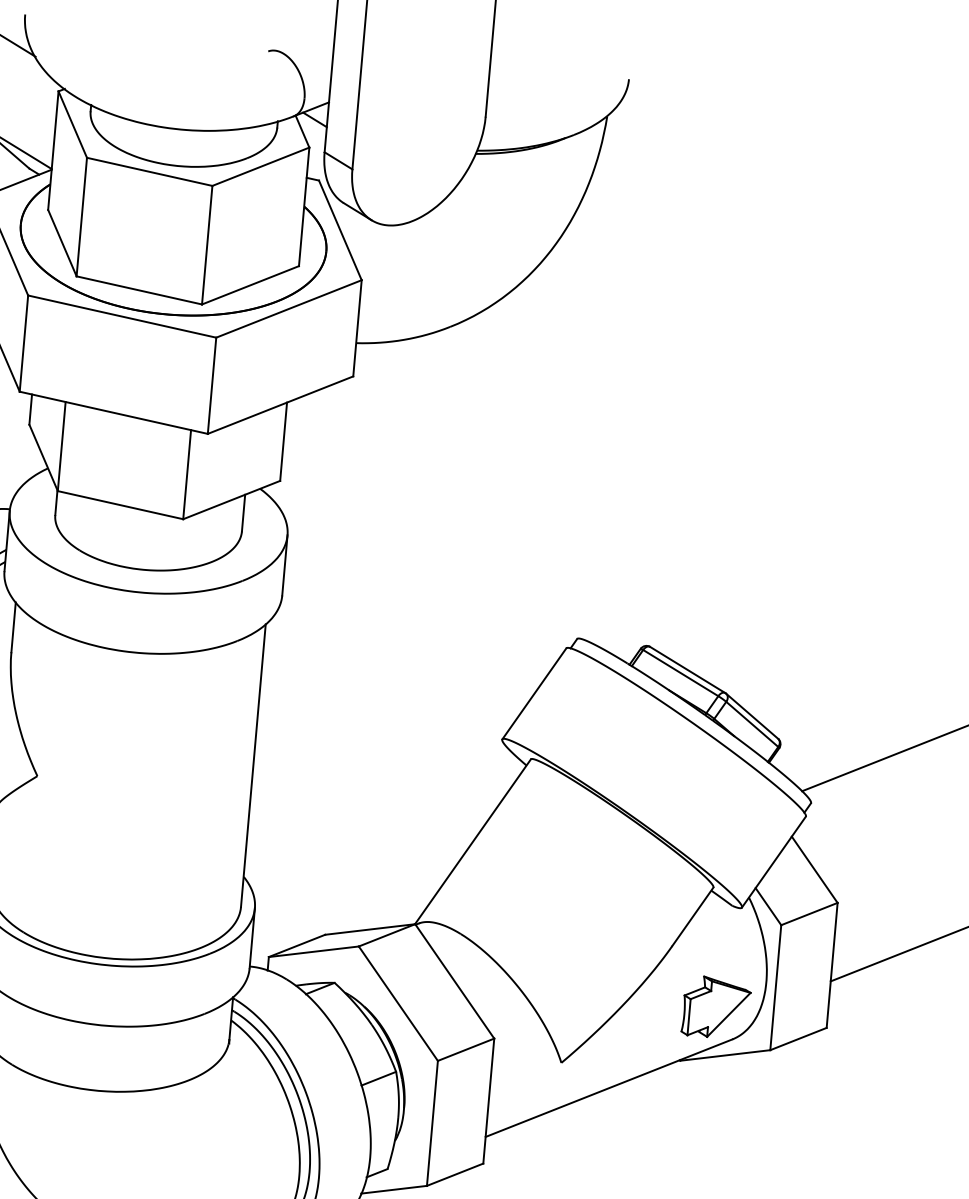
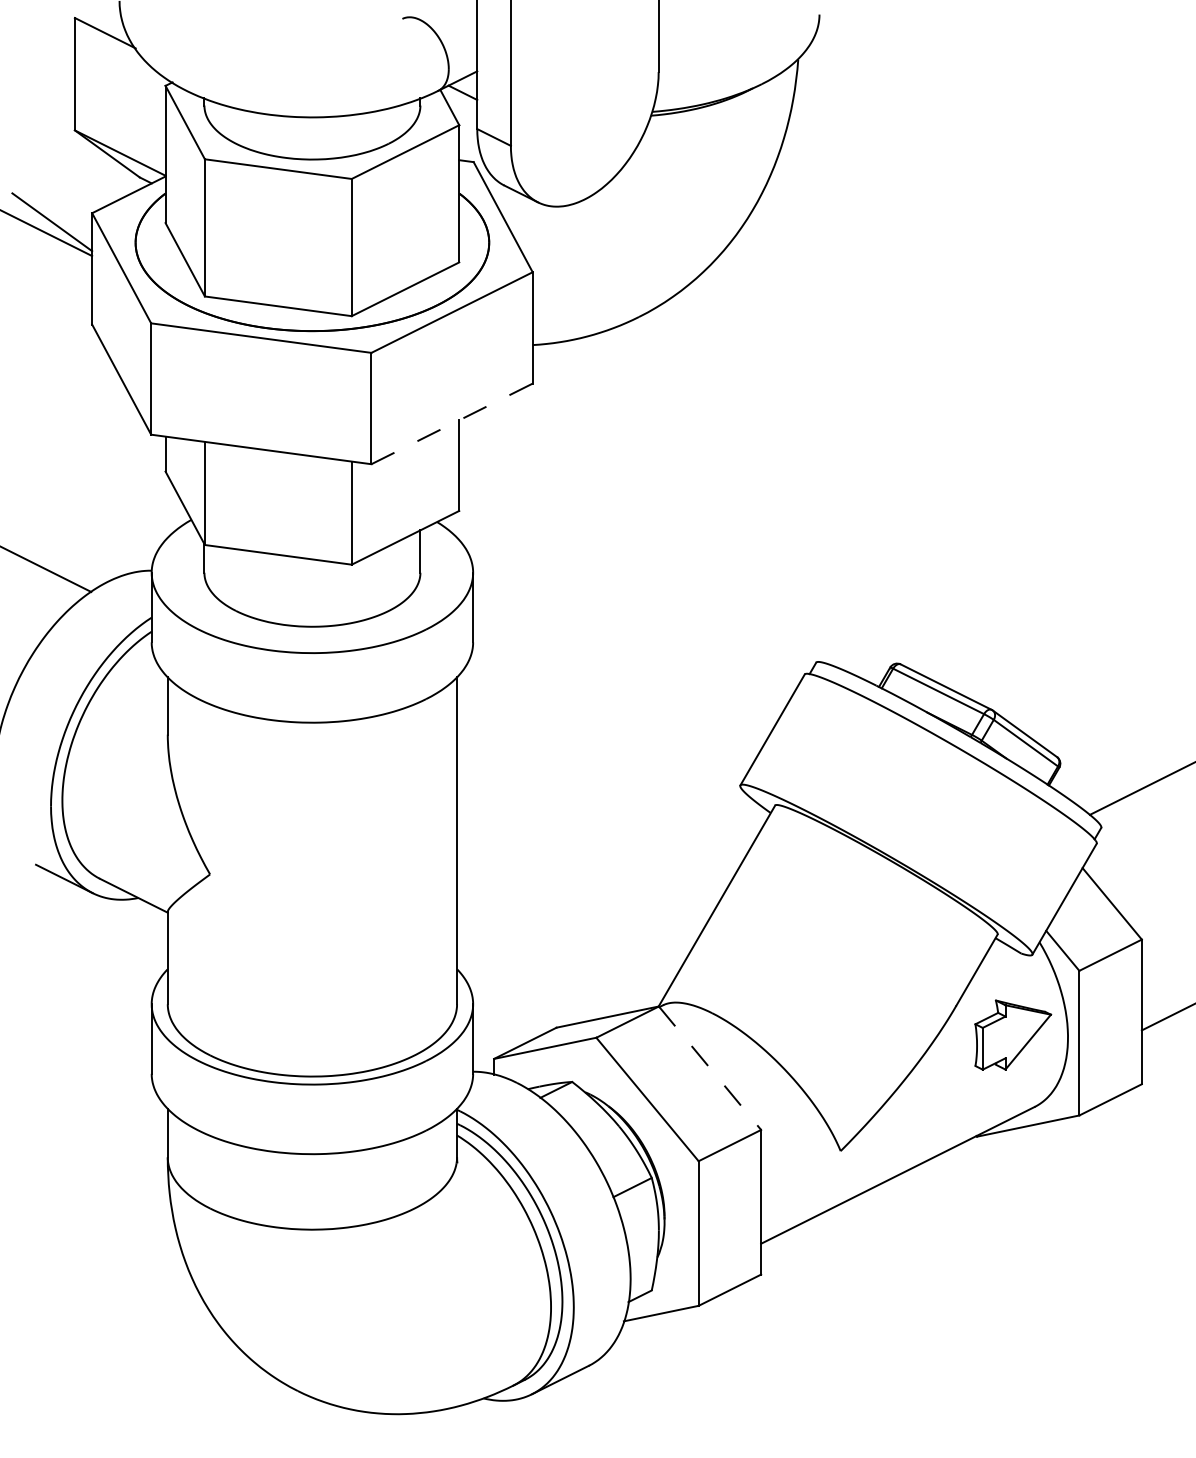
line: (280, 404) -> (452, 423), solid -> dashed
line: (455, 981) -> (710, 1068), solid -> dashed
part: (716, 1007) -> (1013, 1034), moved

